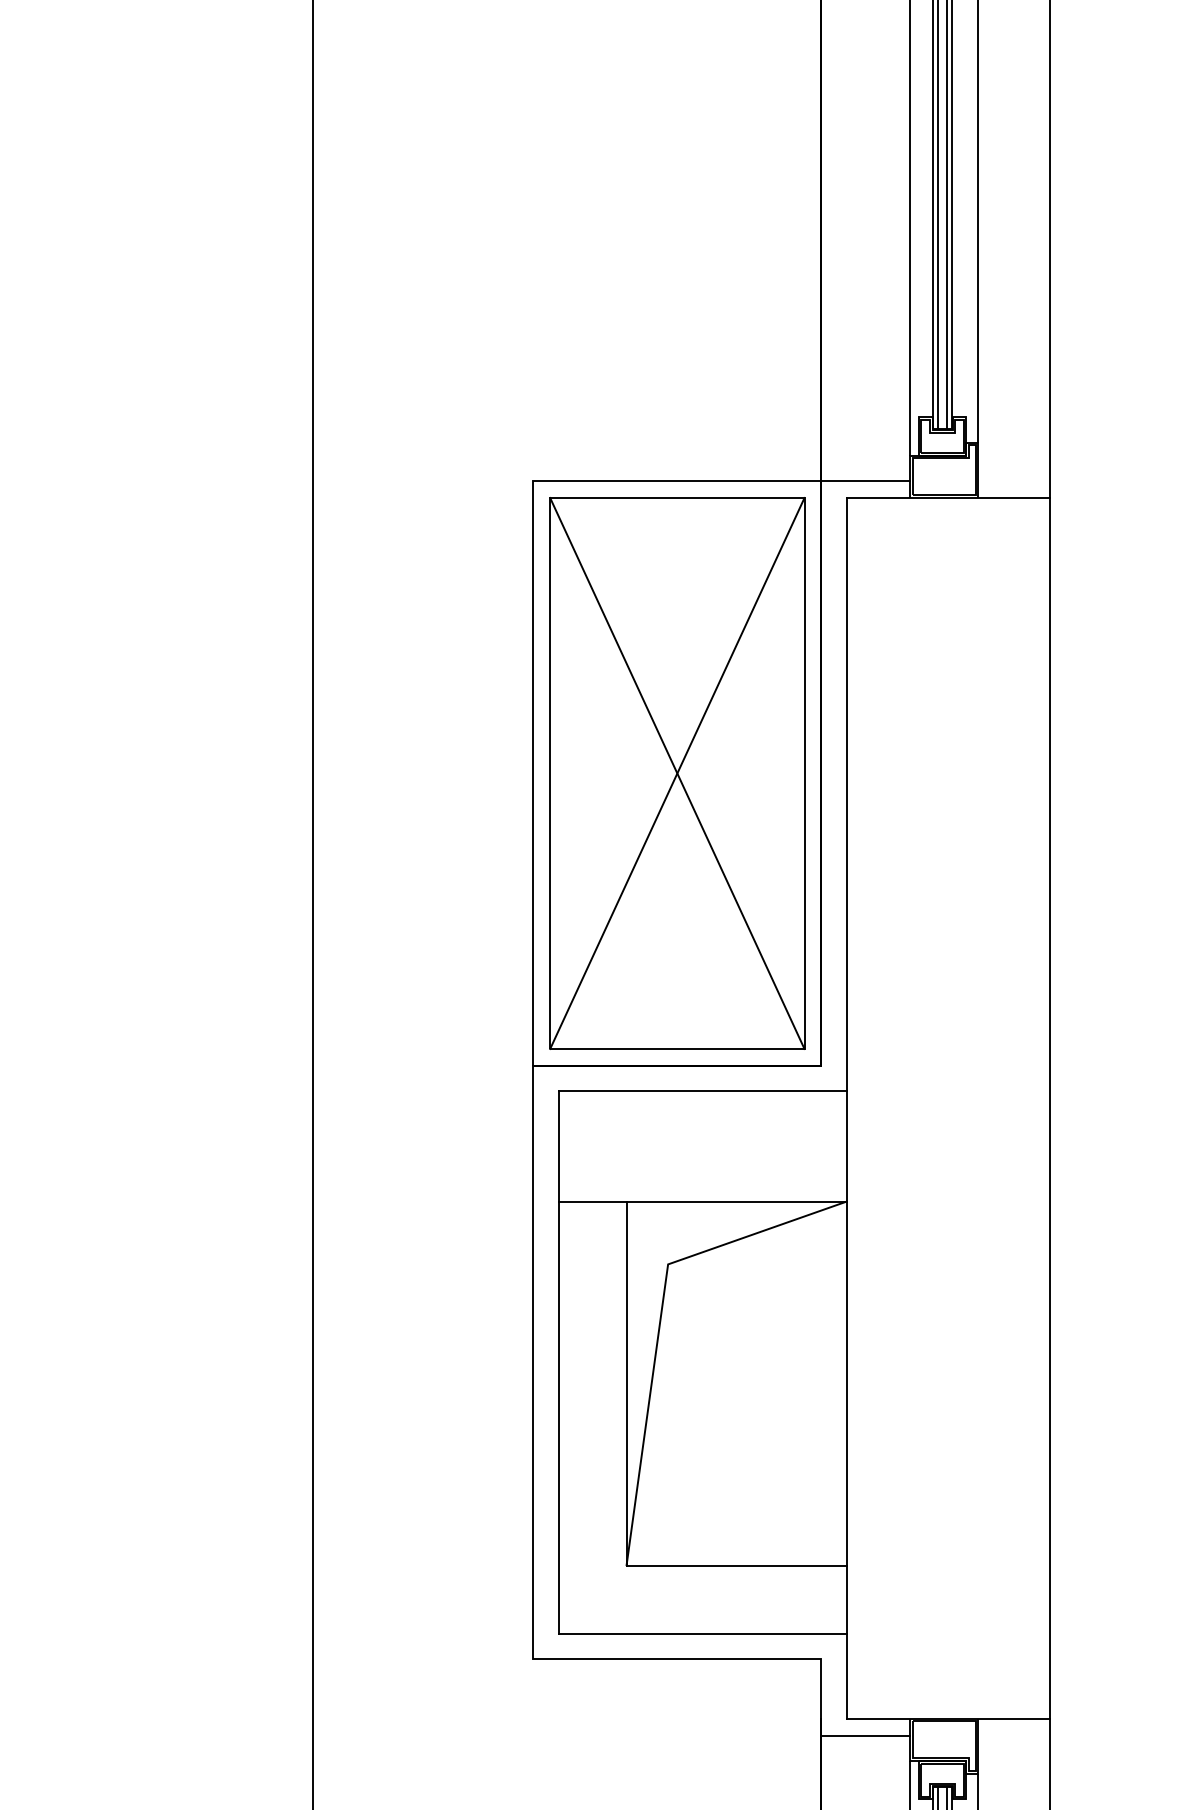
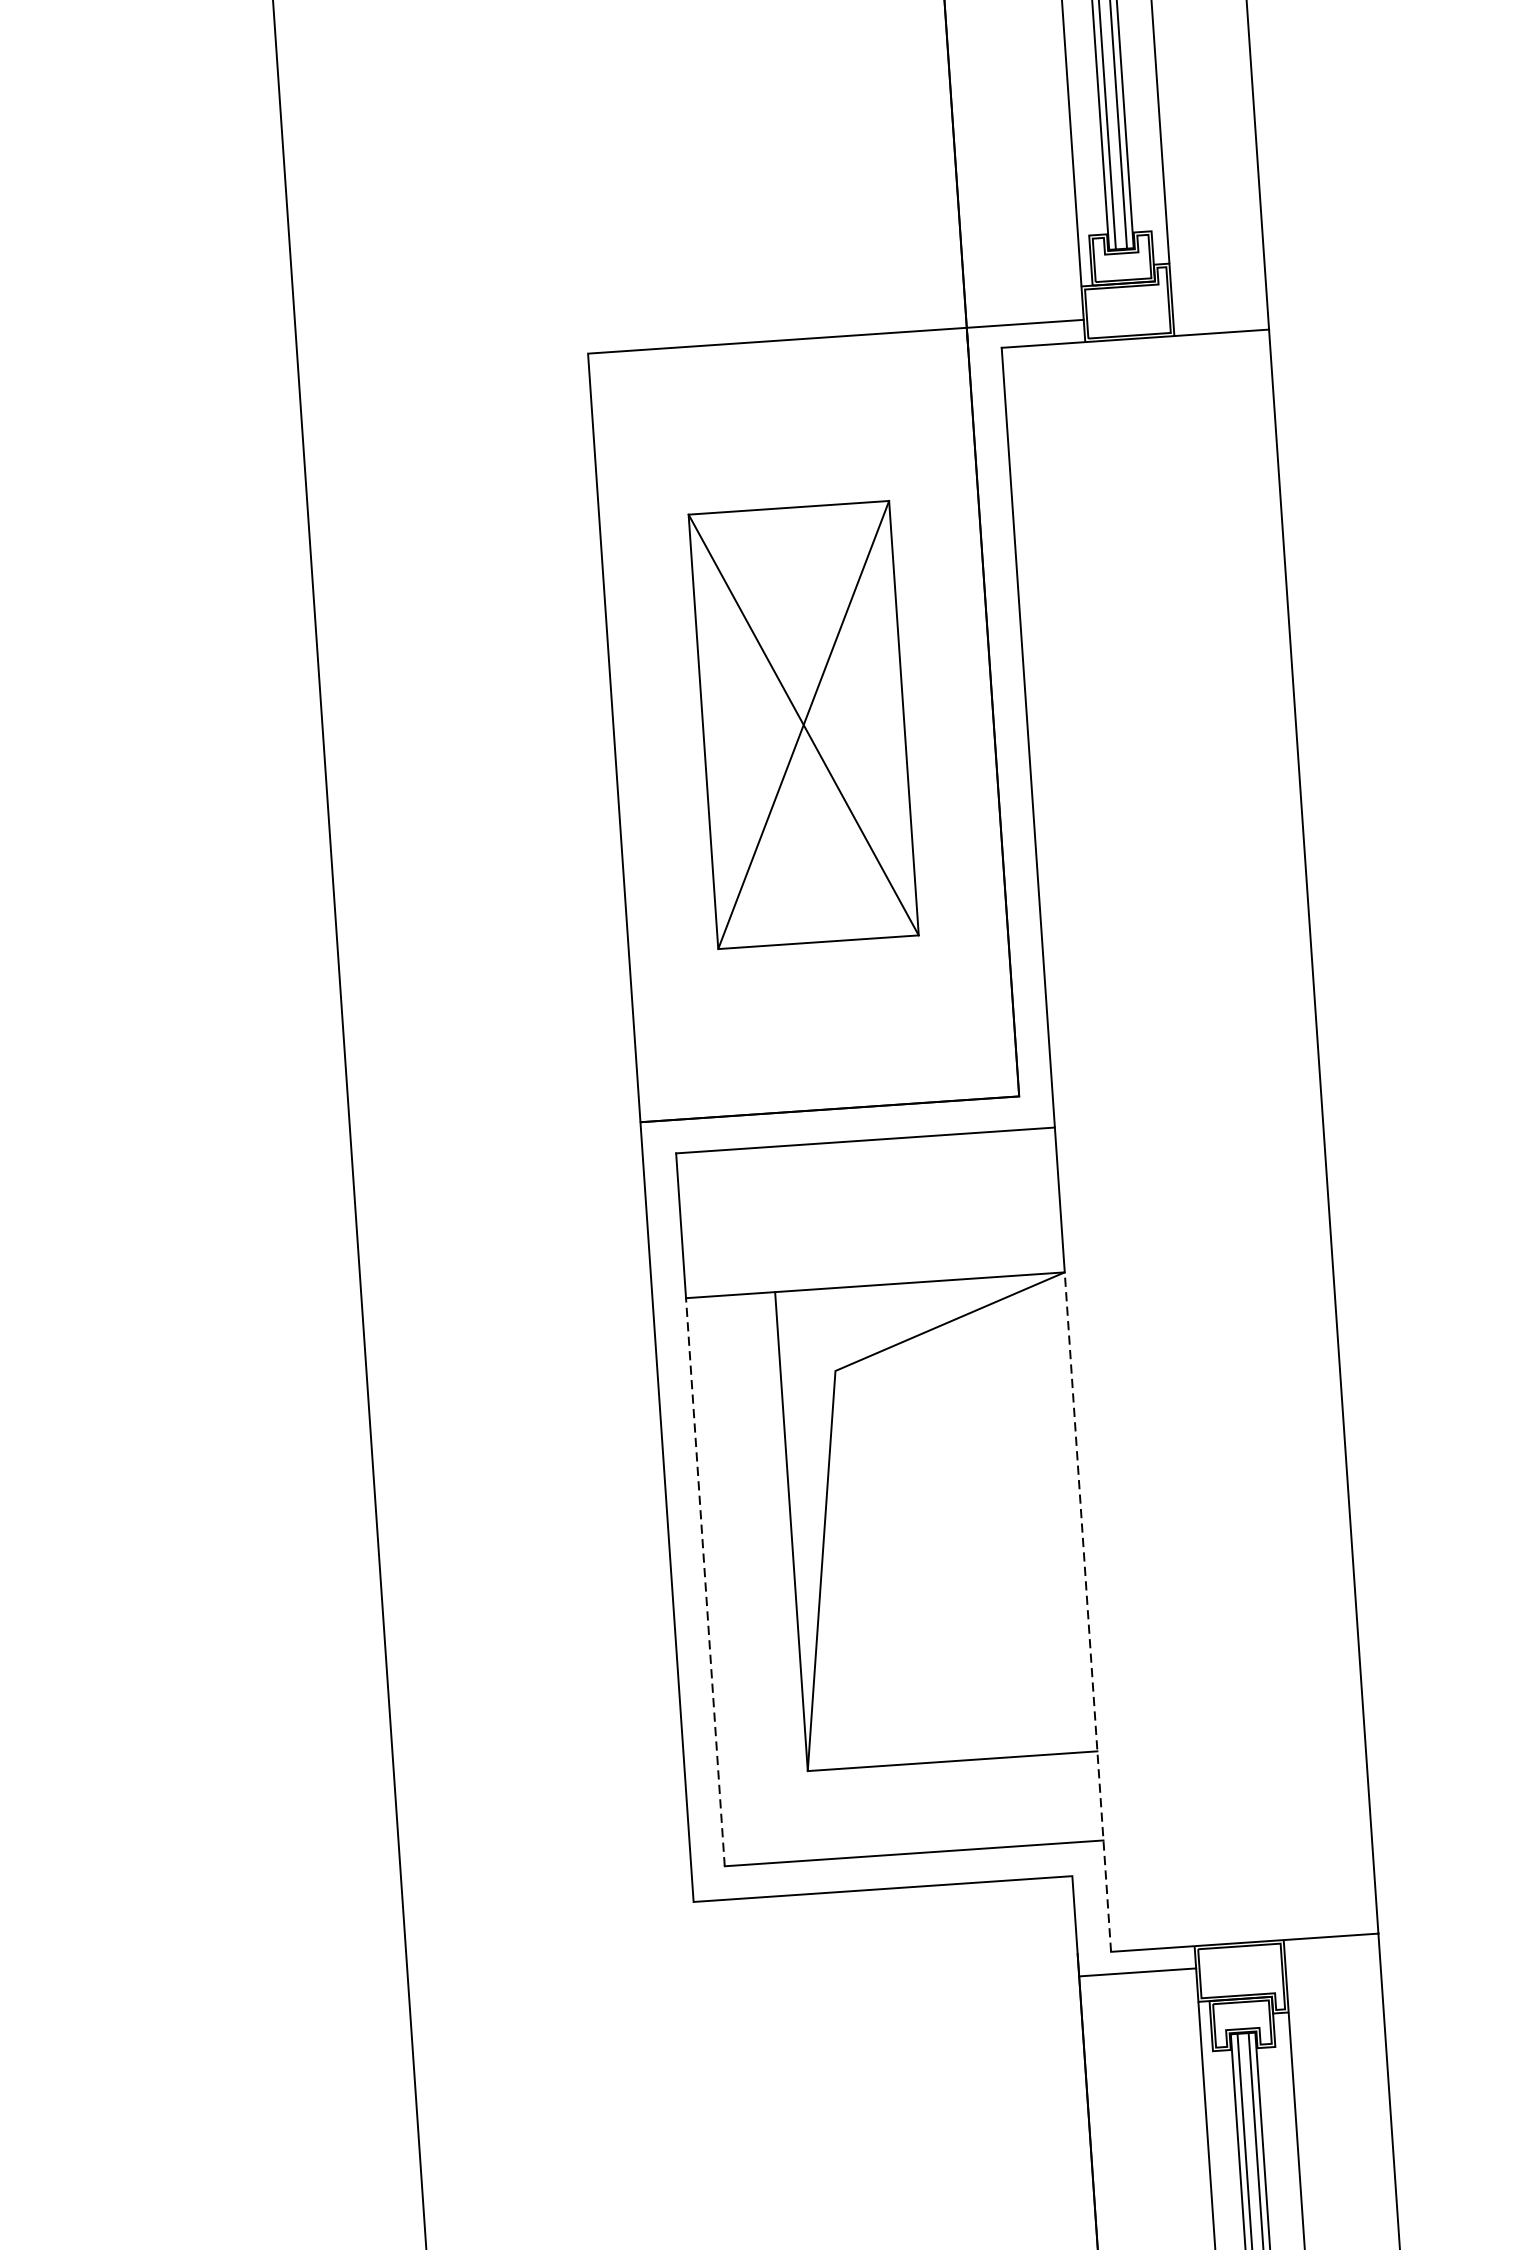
part: (677, 773) -> (803, 725), size x0.6
line: (558, 1417) -> (705, 1582), solid -> dashed
line: (846, 1460) -> (1087, 1612), solid -> dashed

